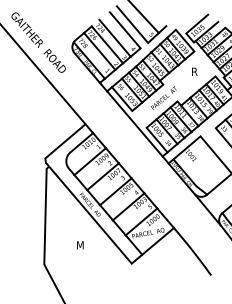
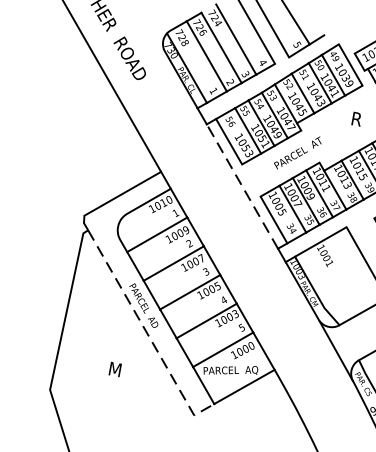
line: (134, 123) -> (241, 185), solid -> dashed
line: (95, 221) -> (147, 334), solid -> dashed

